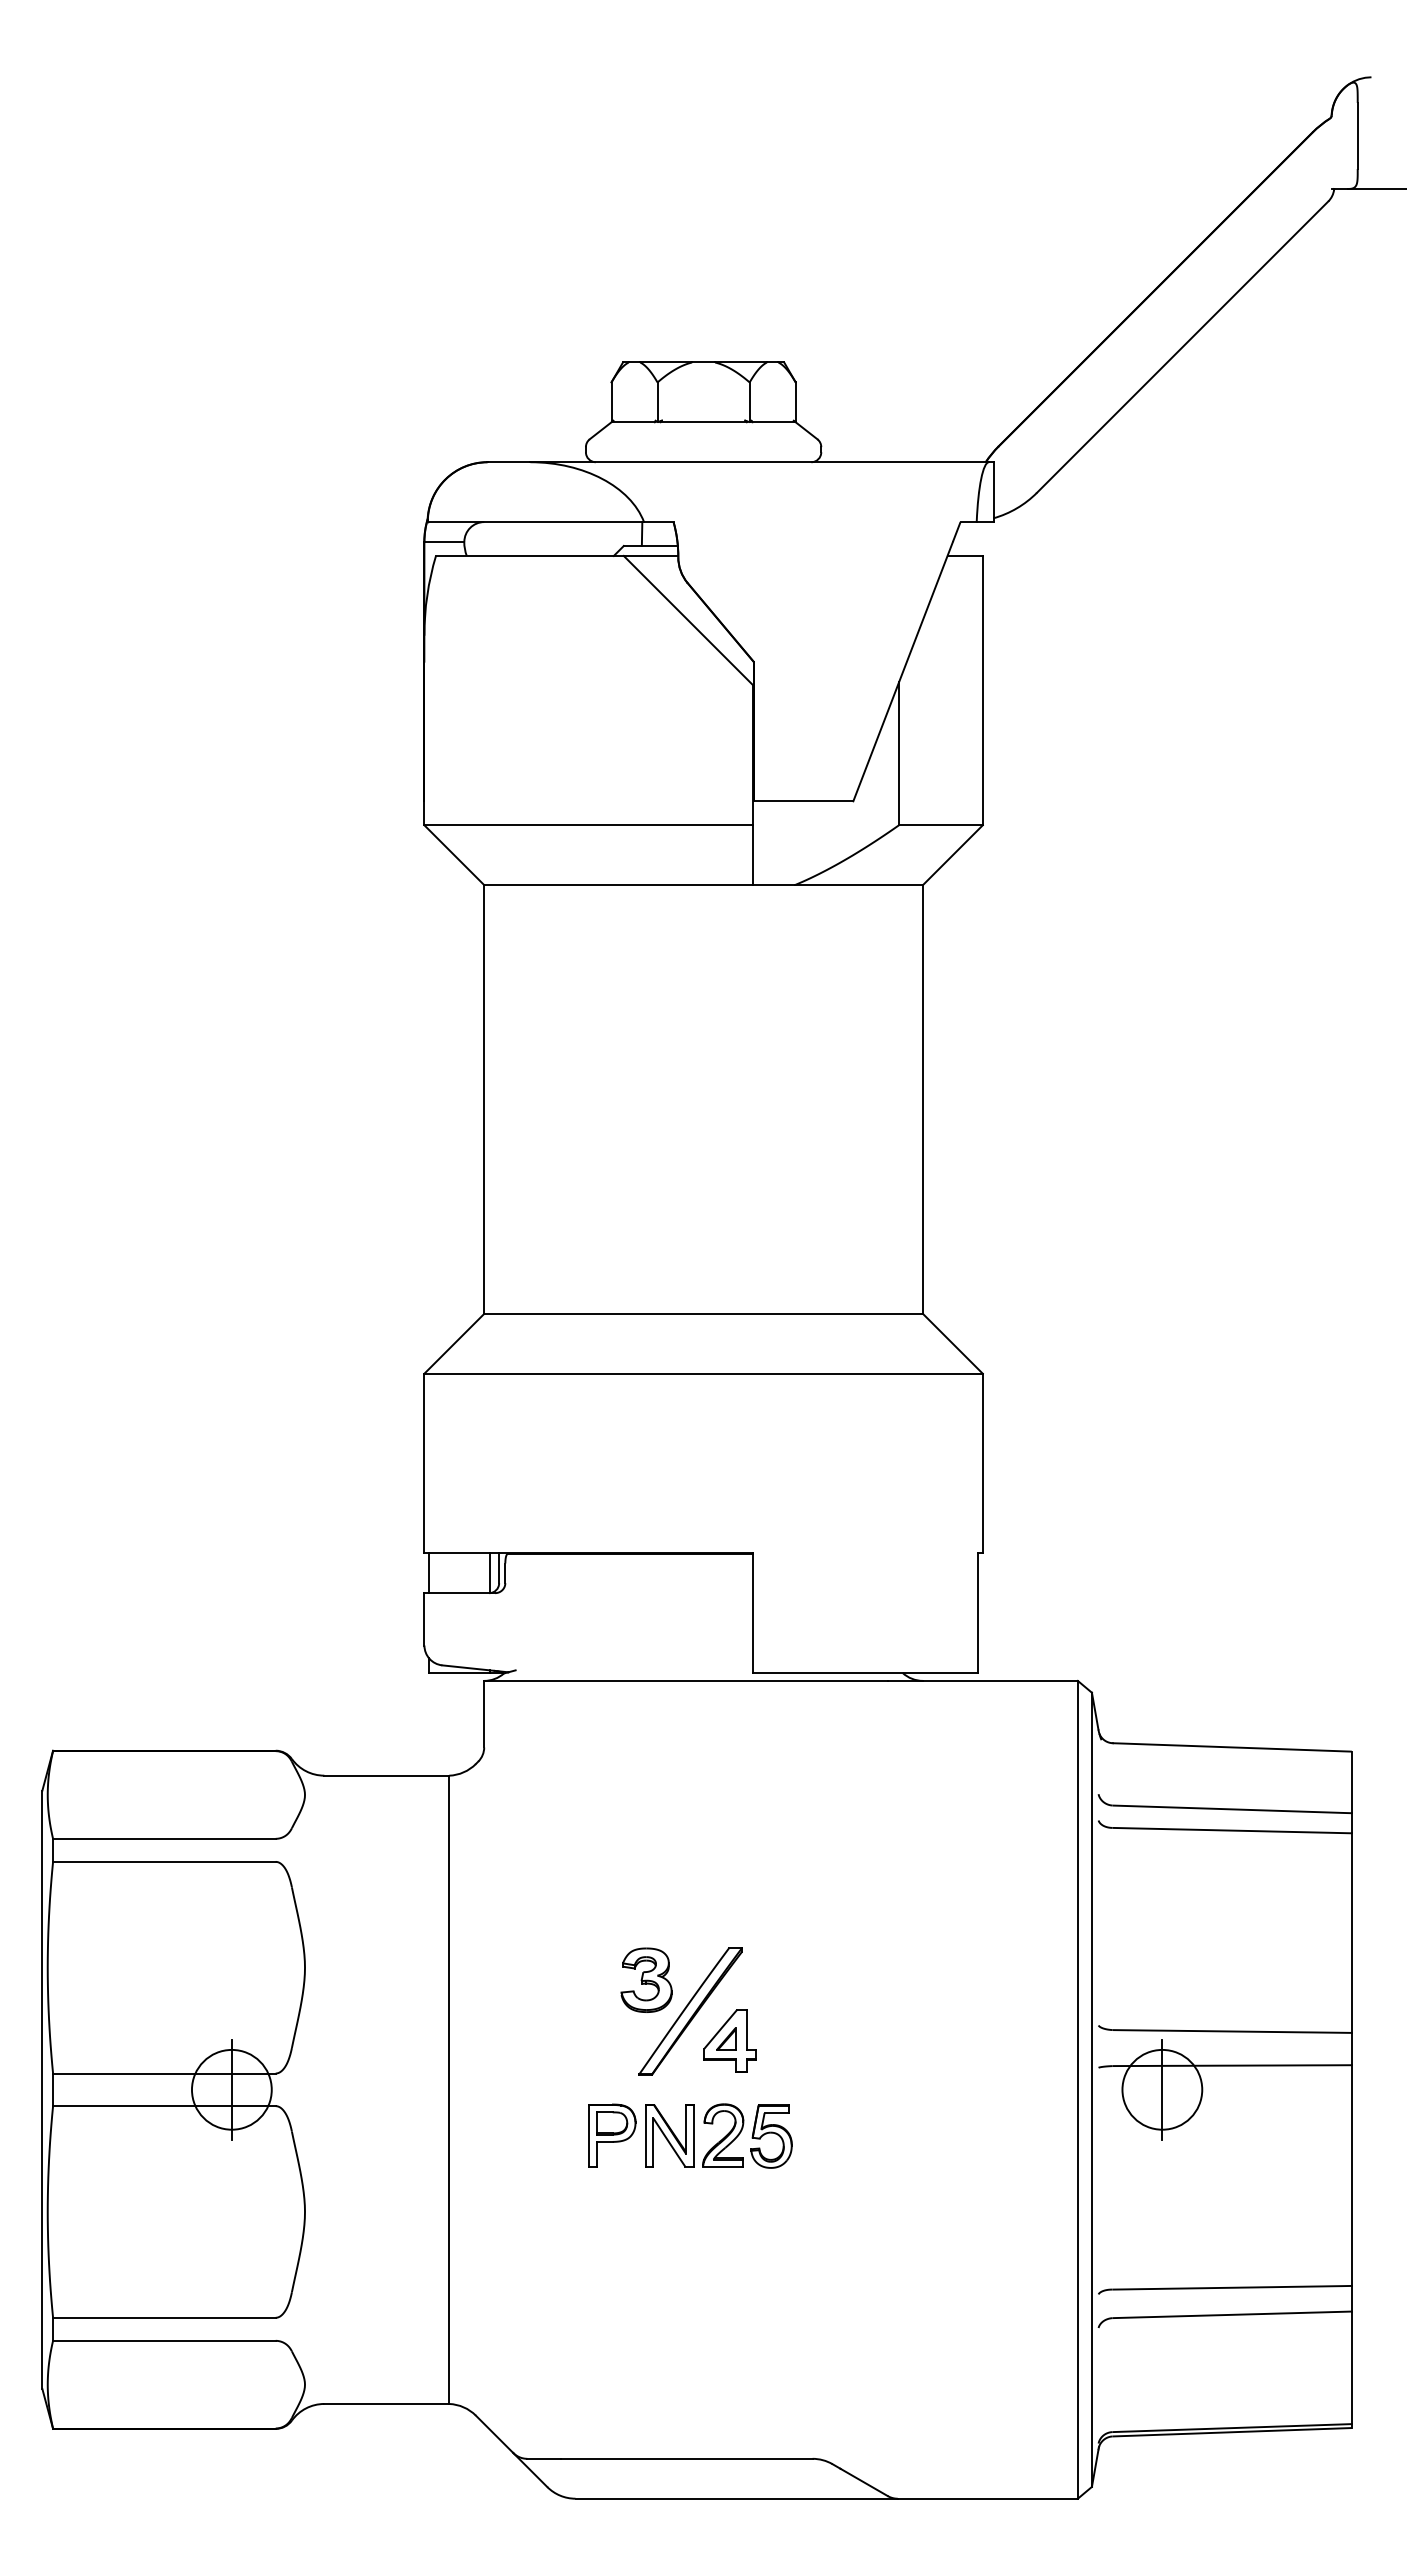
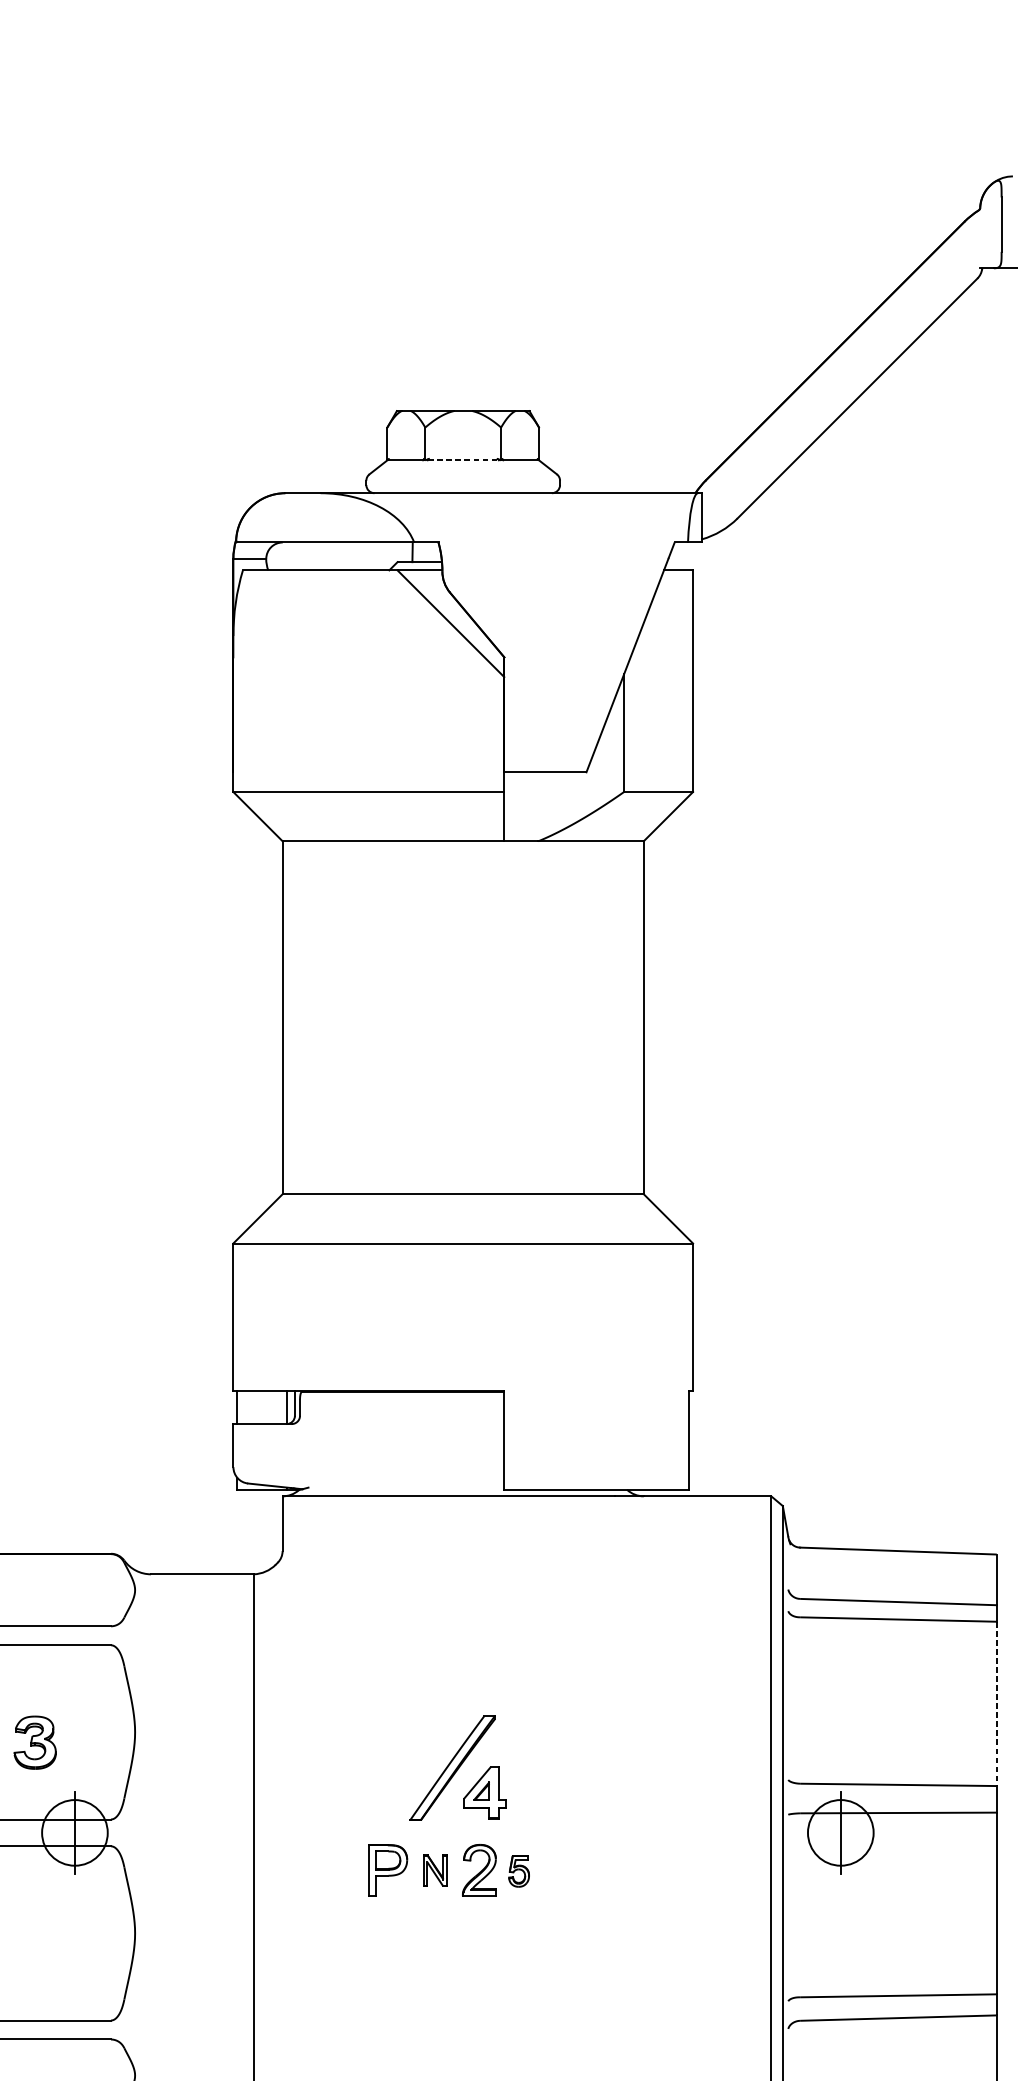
line: (704, 422) -> (463, 460), solid -> dashed
line: (1351, 1933) -> (996, 1704), solid -> dashed
part: (646, 1979) -> (35, 1742), moved
part: (669, 2135) -> (435, 1870), size x0.6
part: (771, 2136) -> (519, 1871), size x0.6

